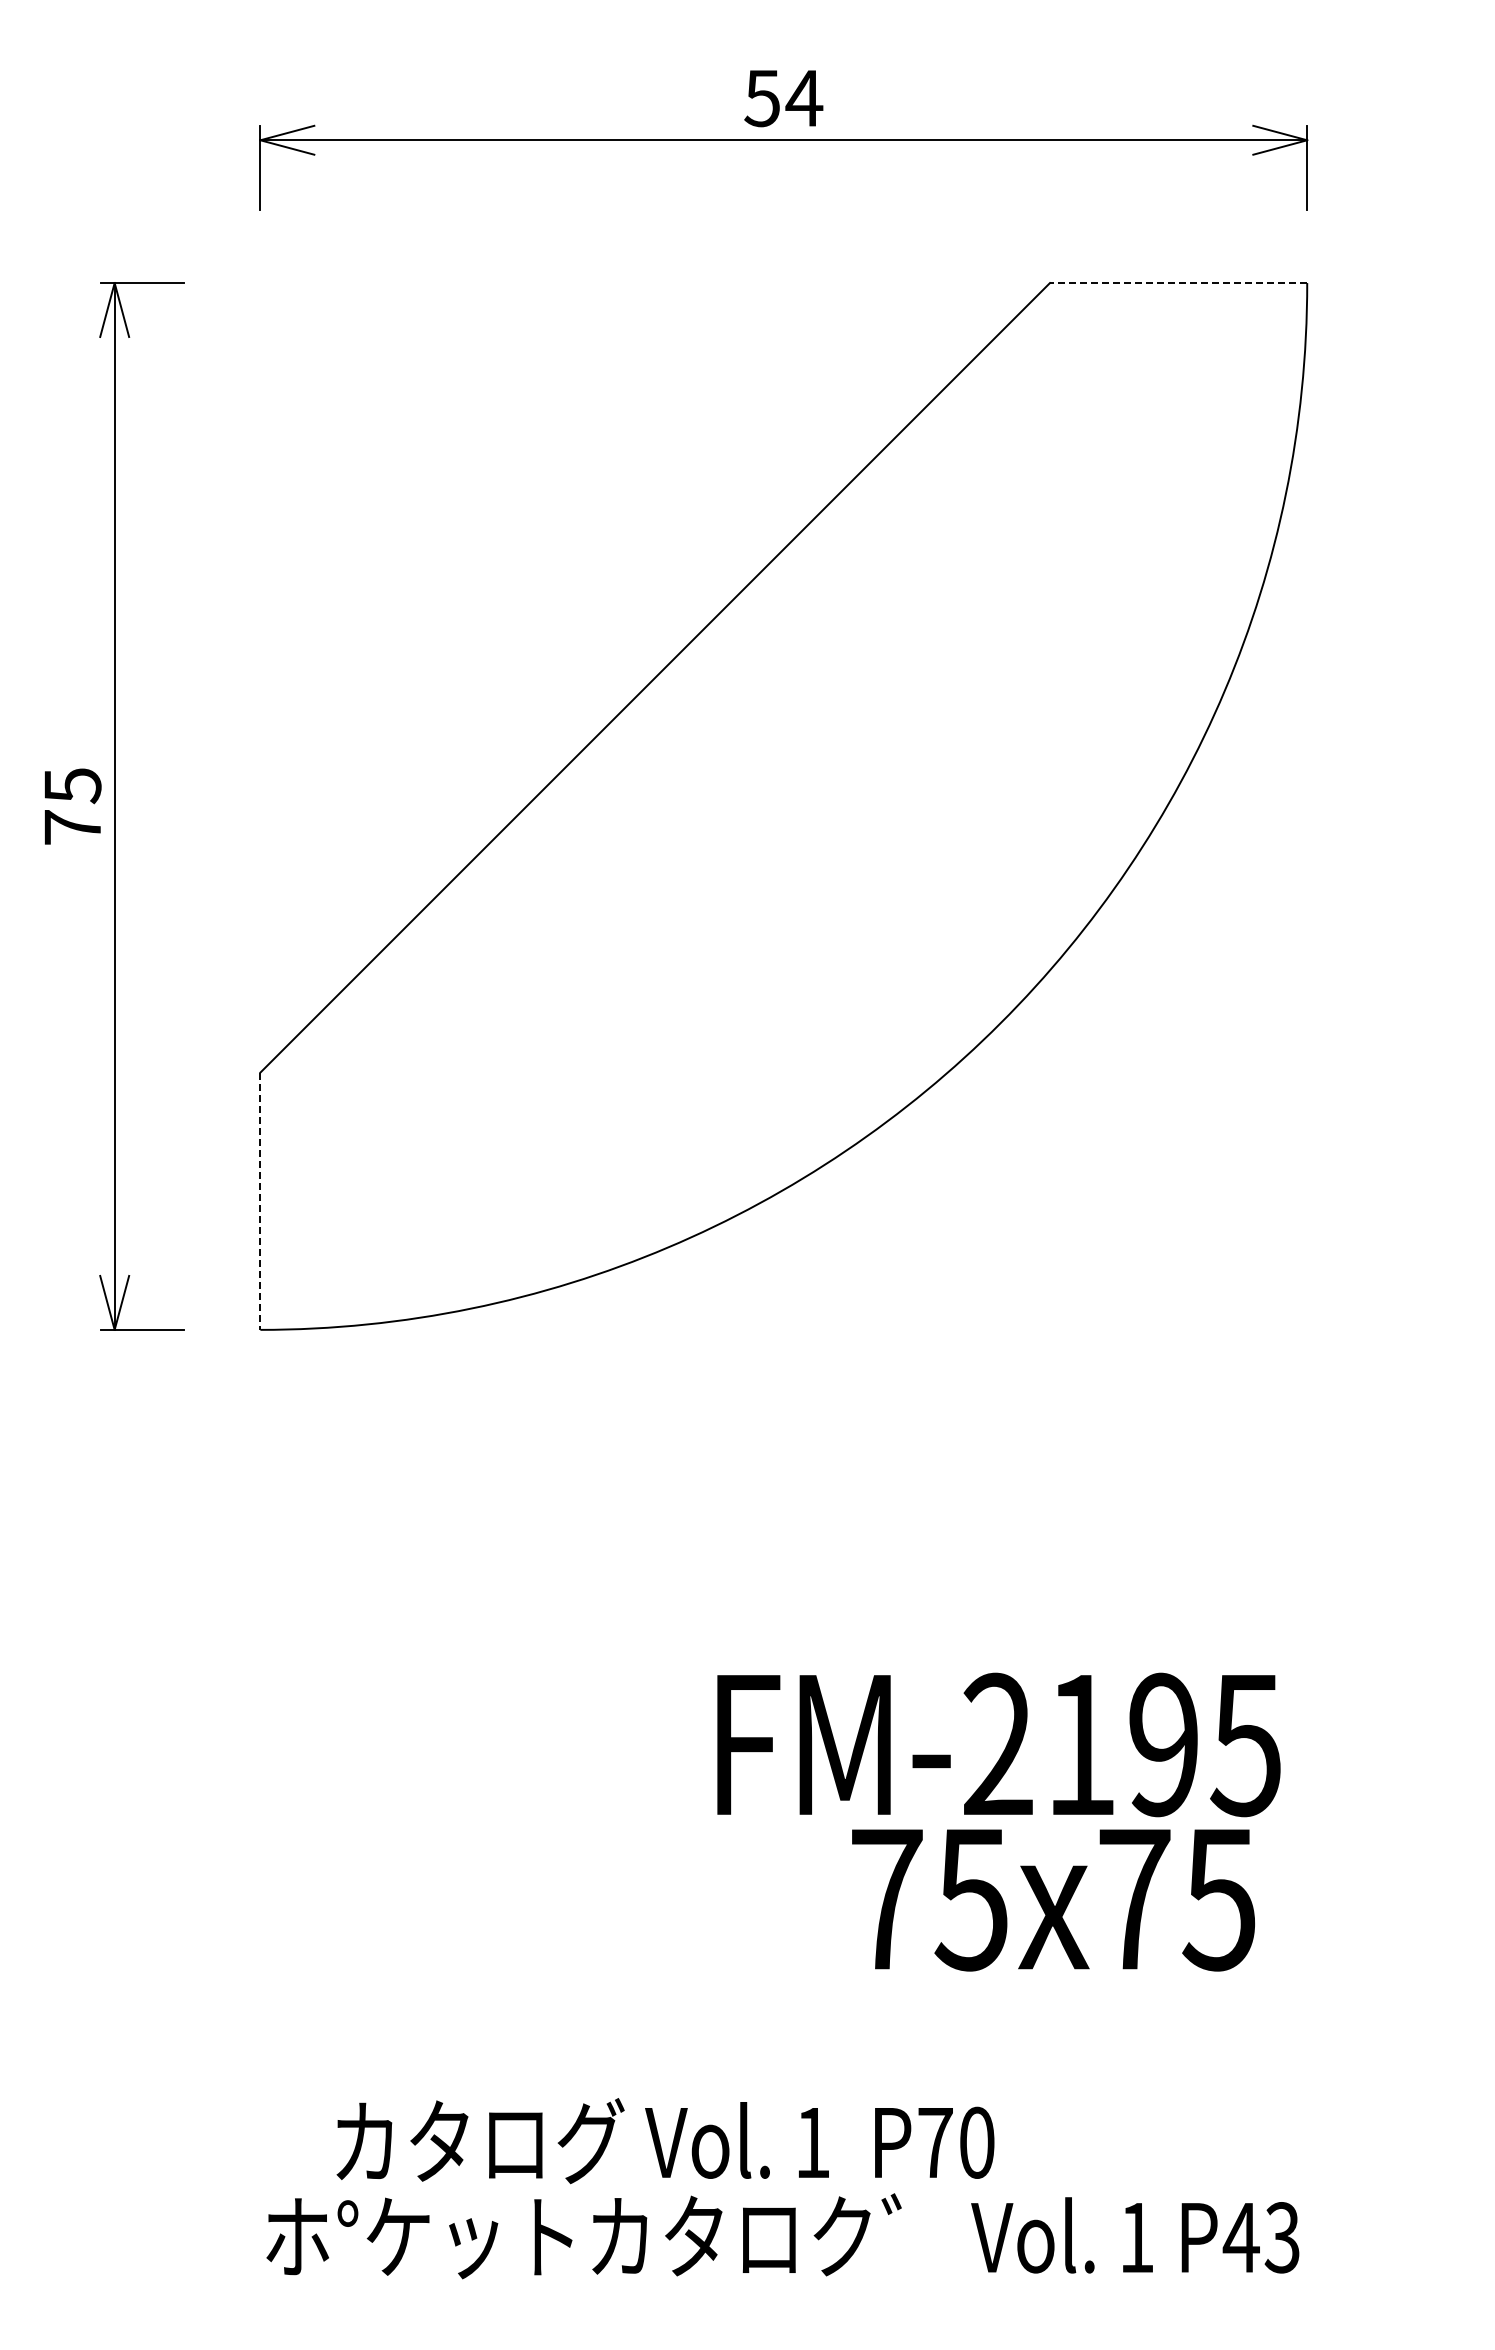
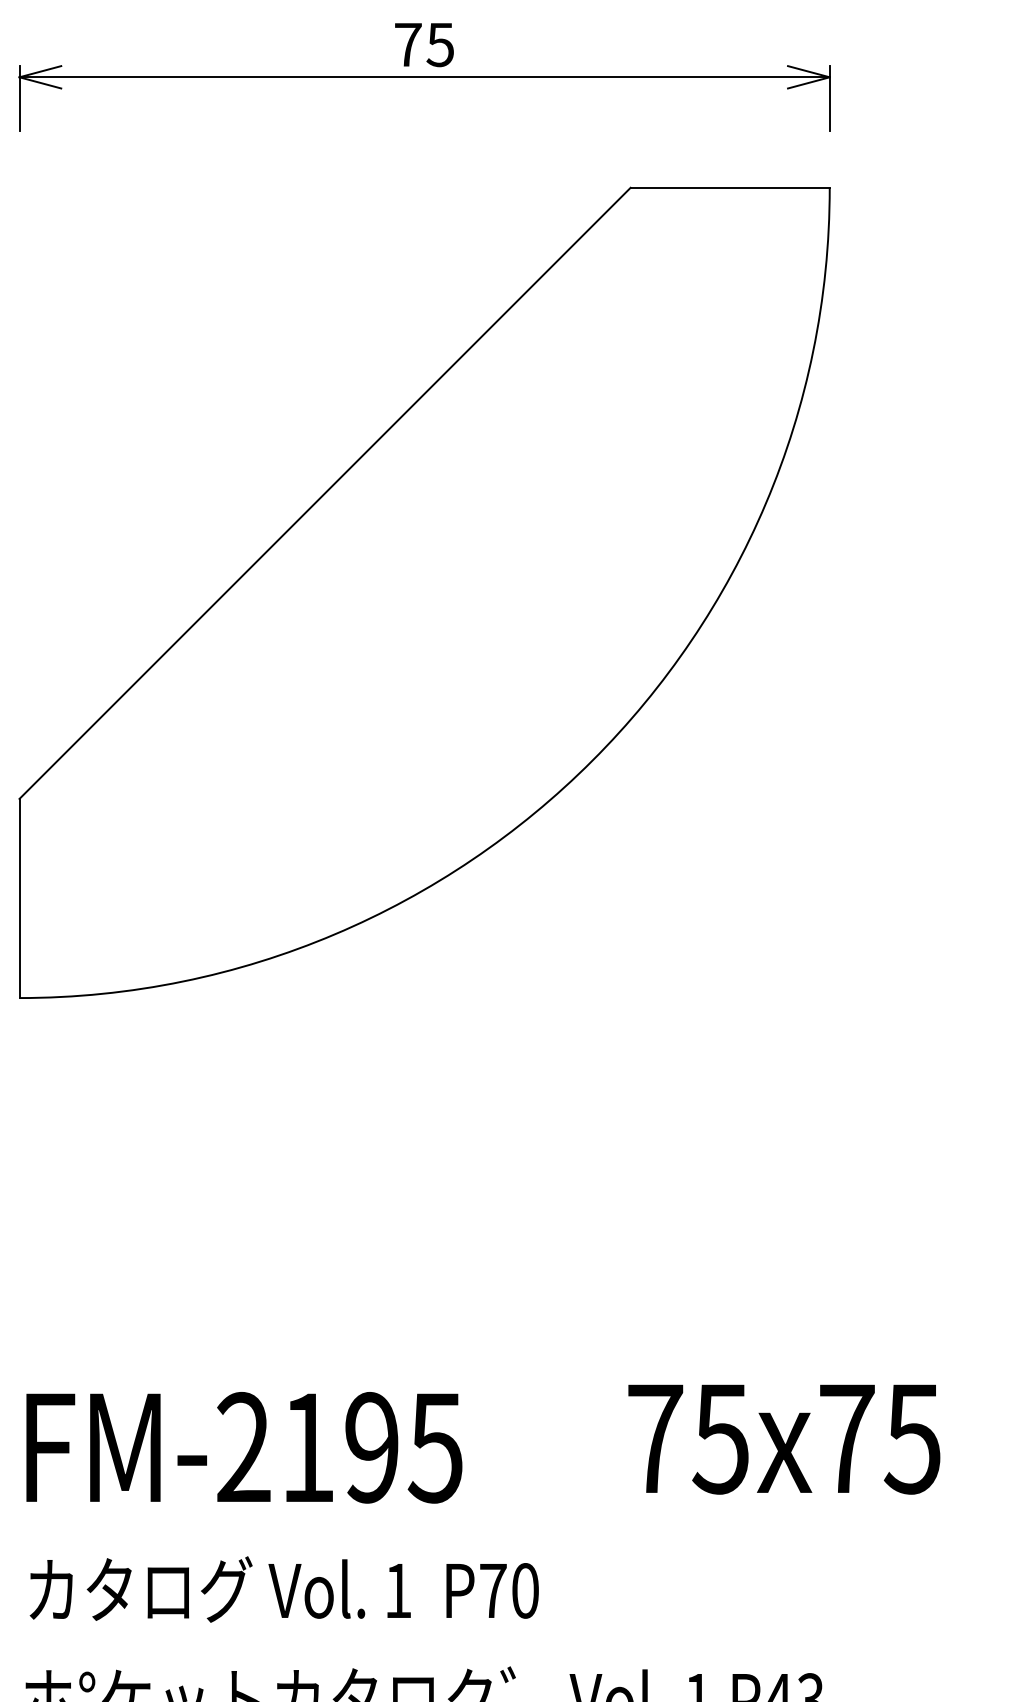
text: (783, 98) -> (424, 44), 54 -> 75
line: (1178, 283) -> (730, 188), dashed -> solid
line: (260, 1201) -> (19, 898), dashed -> solid
text: (998, 1744) -> (244, 1447), moved
text: (1053, 1900) -> (784, 1439), moved
text: (665, 2141) -> (284, 1589), moved

